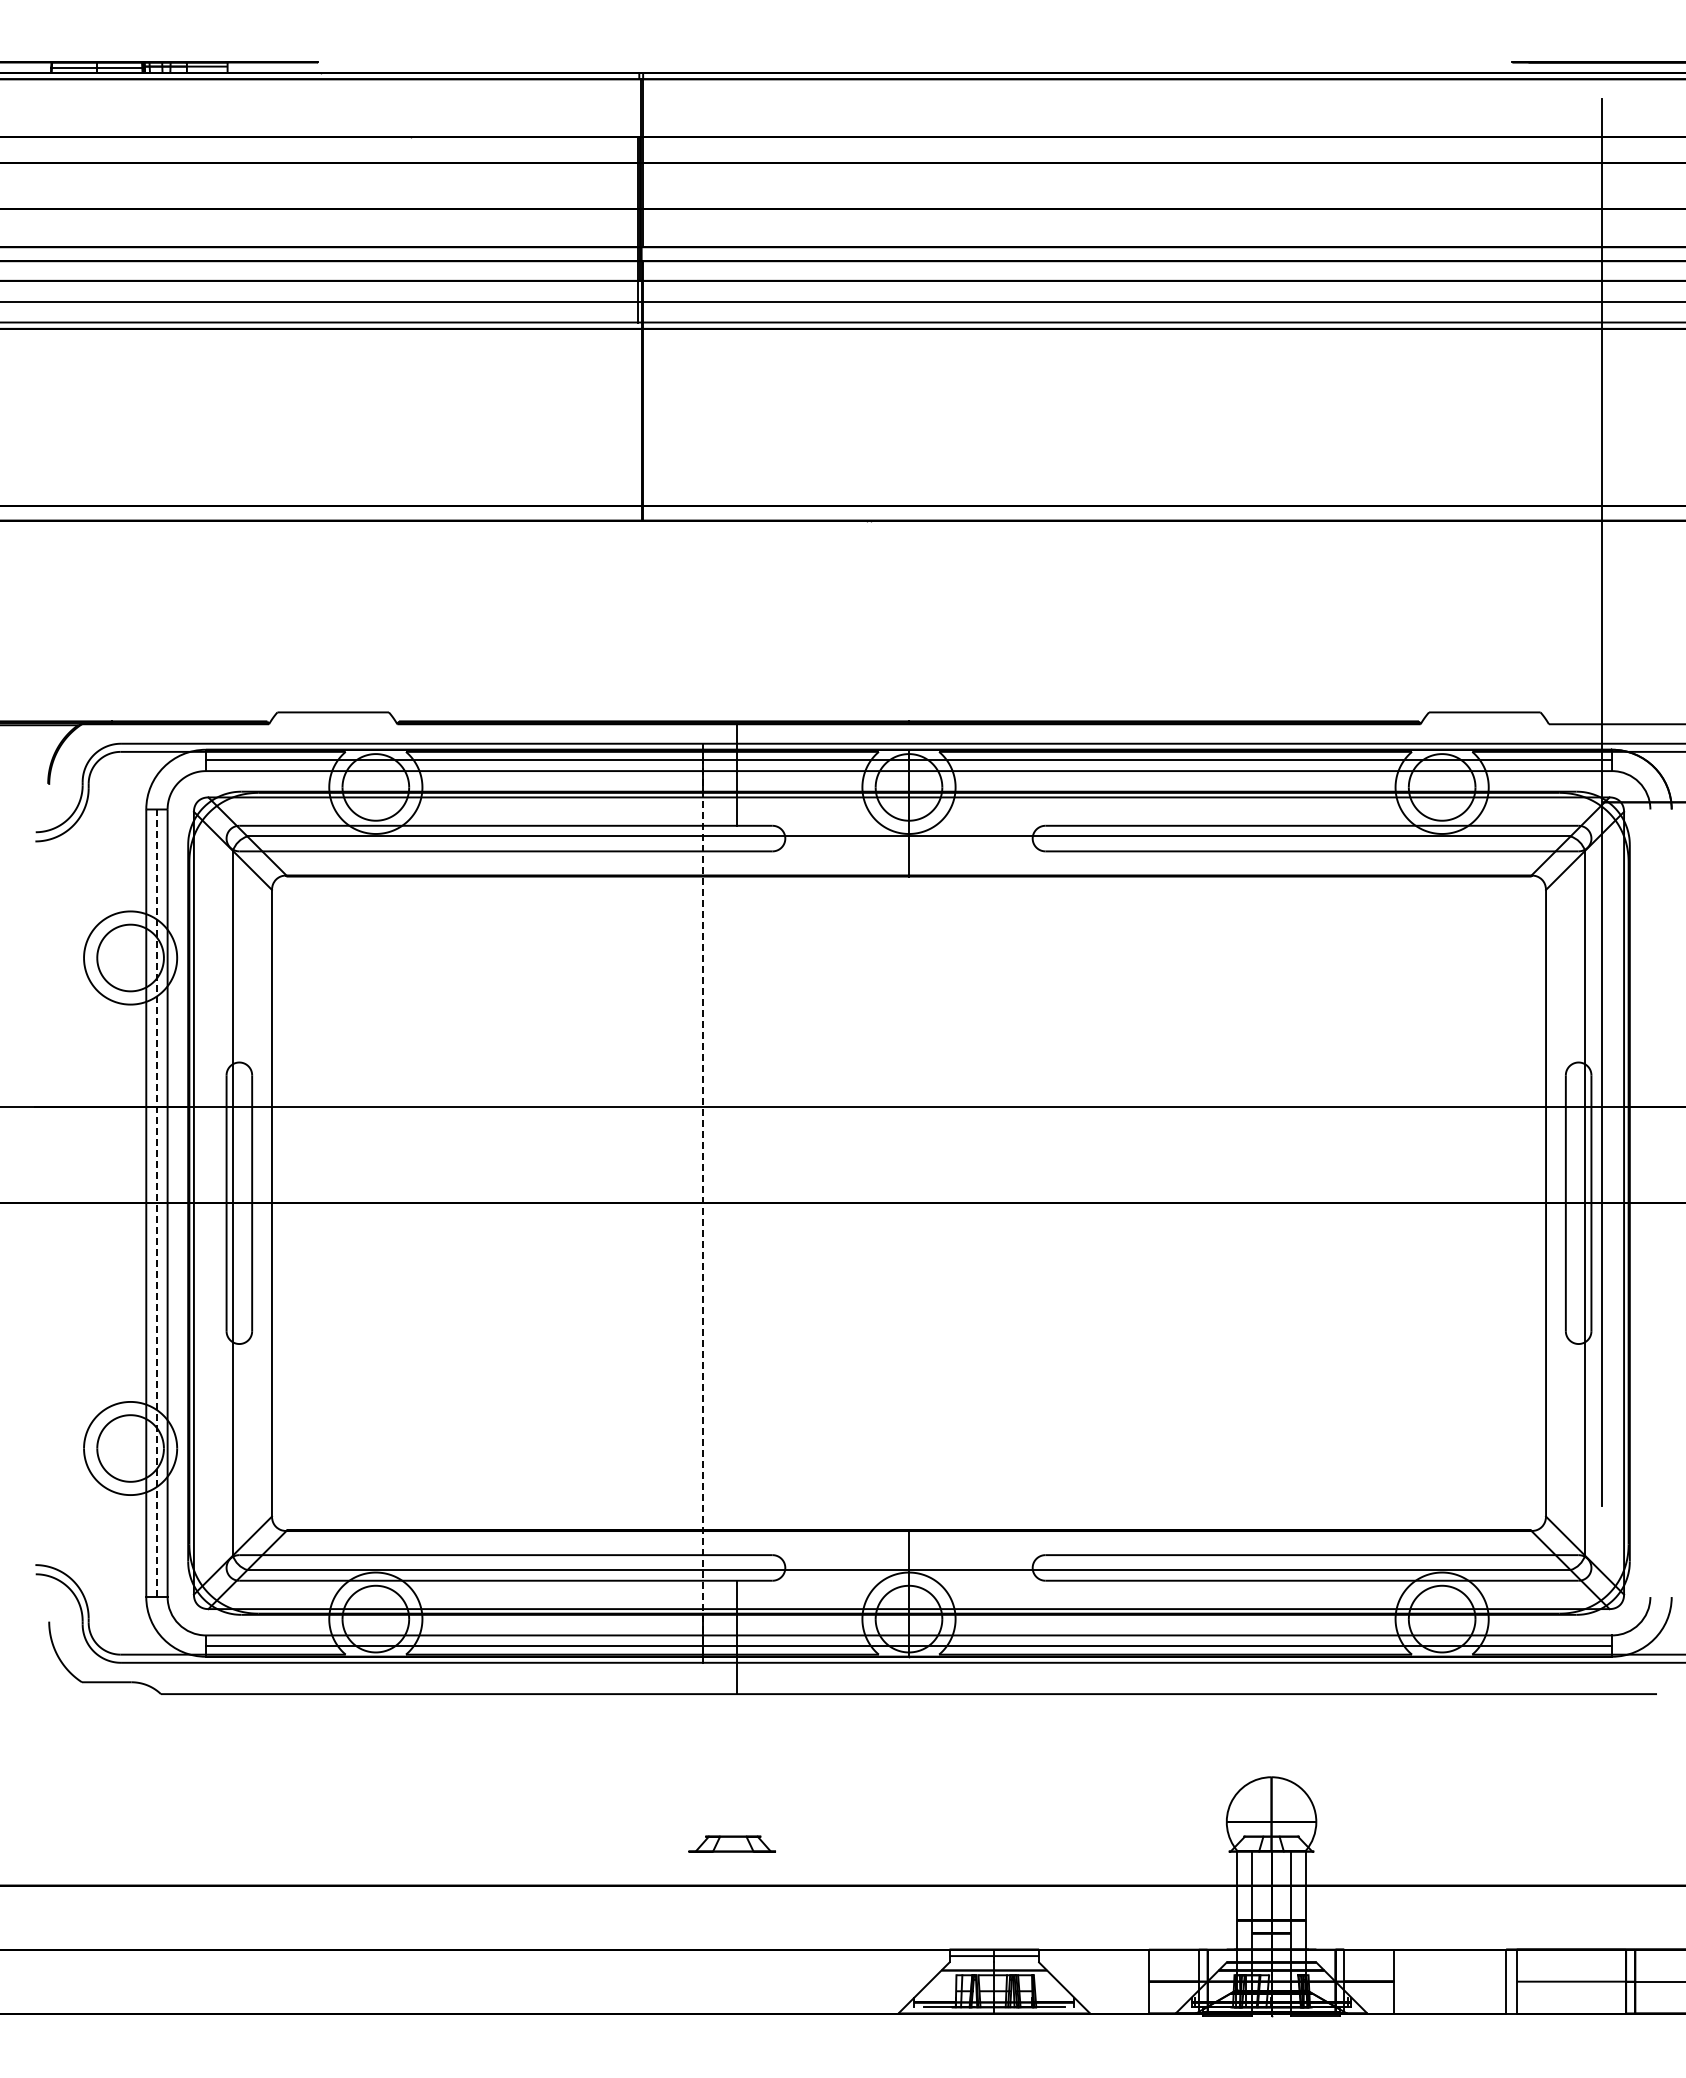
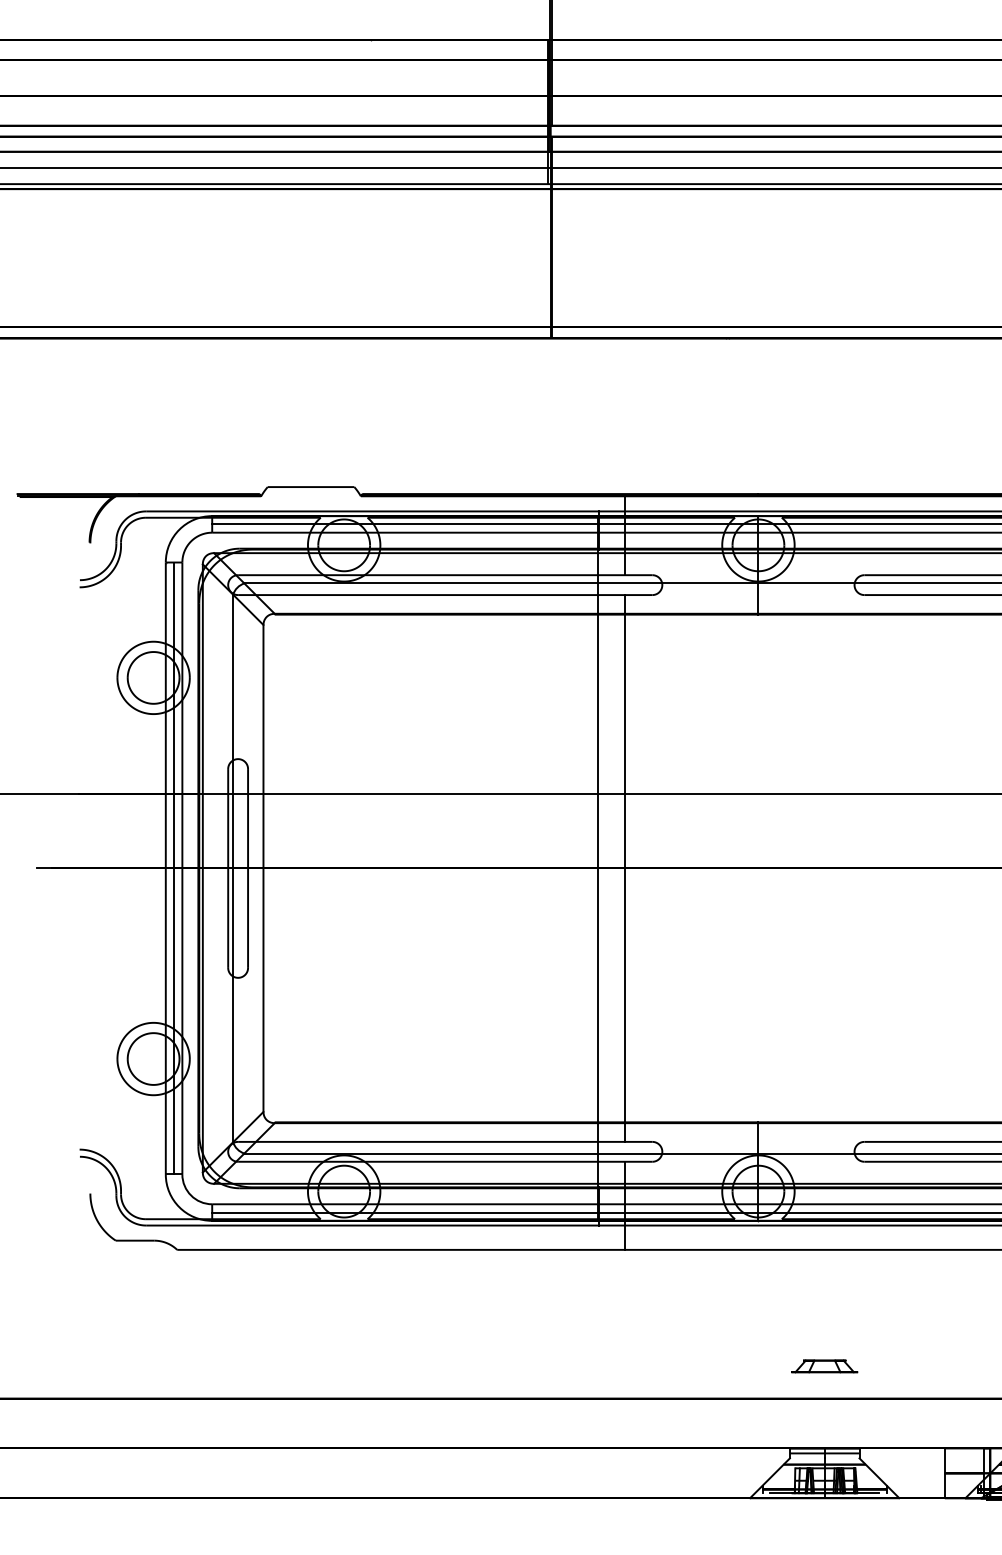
line: (702, 1202) -> (597, 867), dashed -> solid
line: (156, 1203) -> (173, 868), dashed -> solid
line: (736, 1203) -> (624, 868), added
part: (731, 1843) -> (823, 1365), moved

